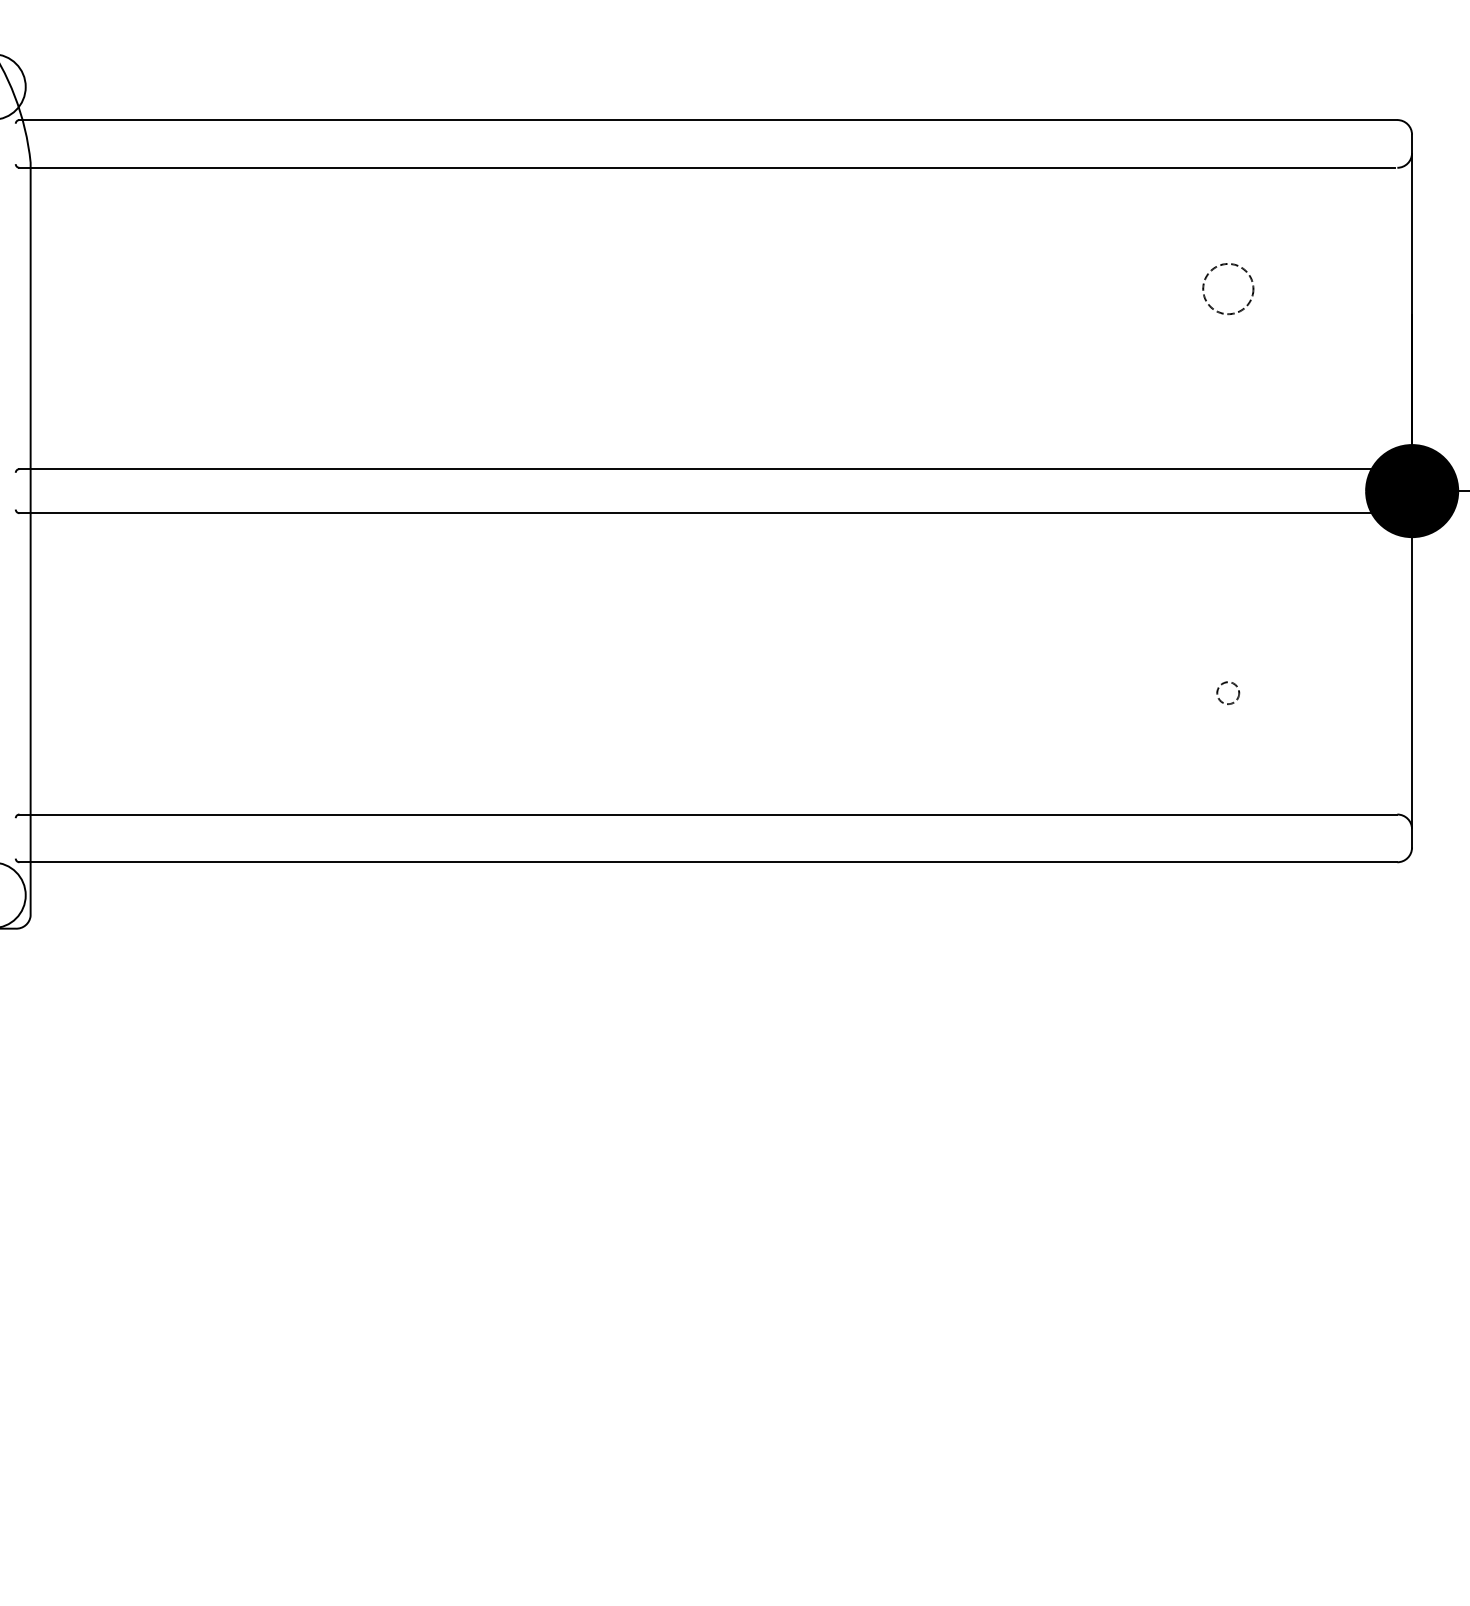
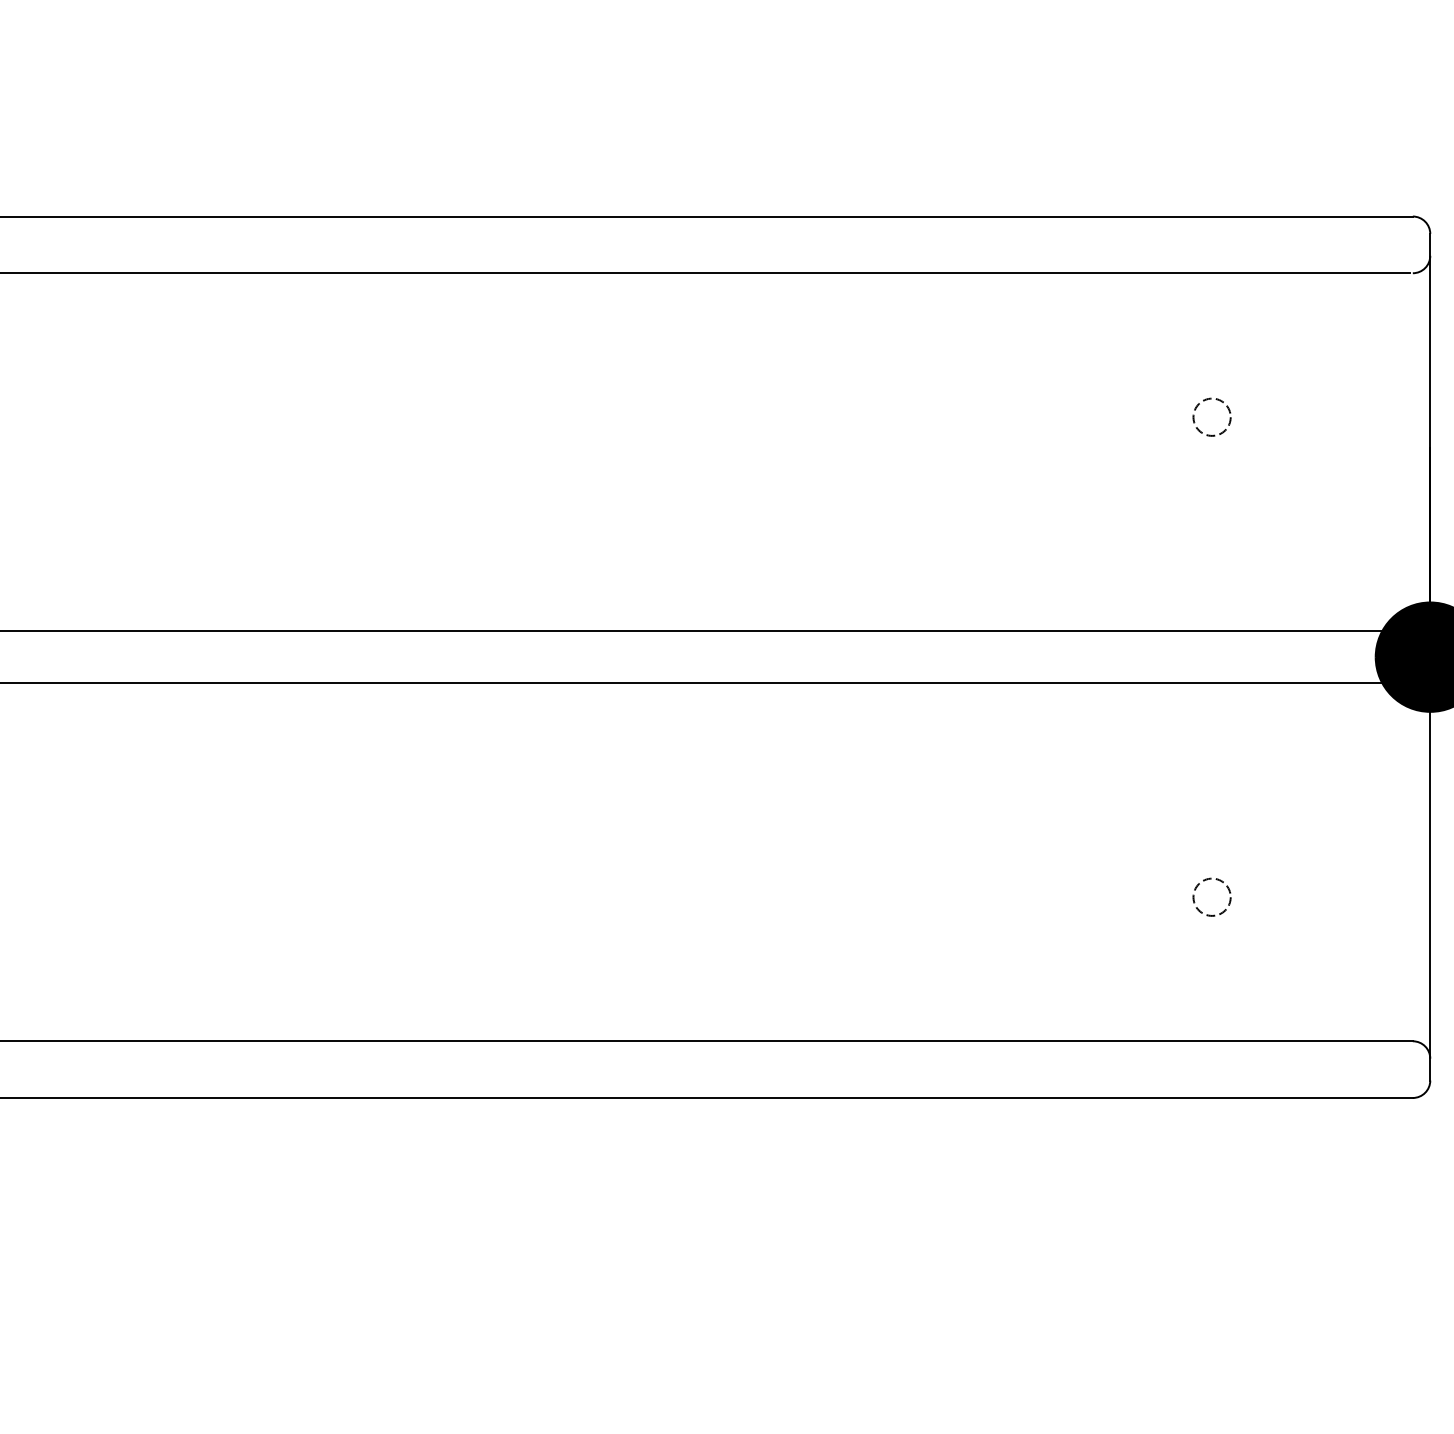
circle: (1228, 288) -> (1212, 416), size x0.62
circle: (1227, 692) -> (1211, 896), size x1.43

